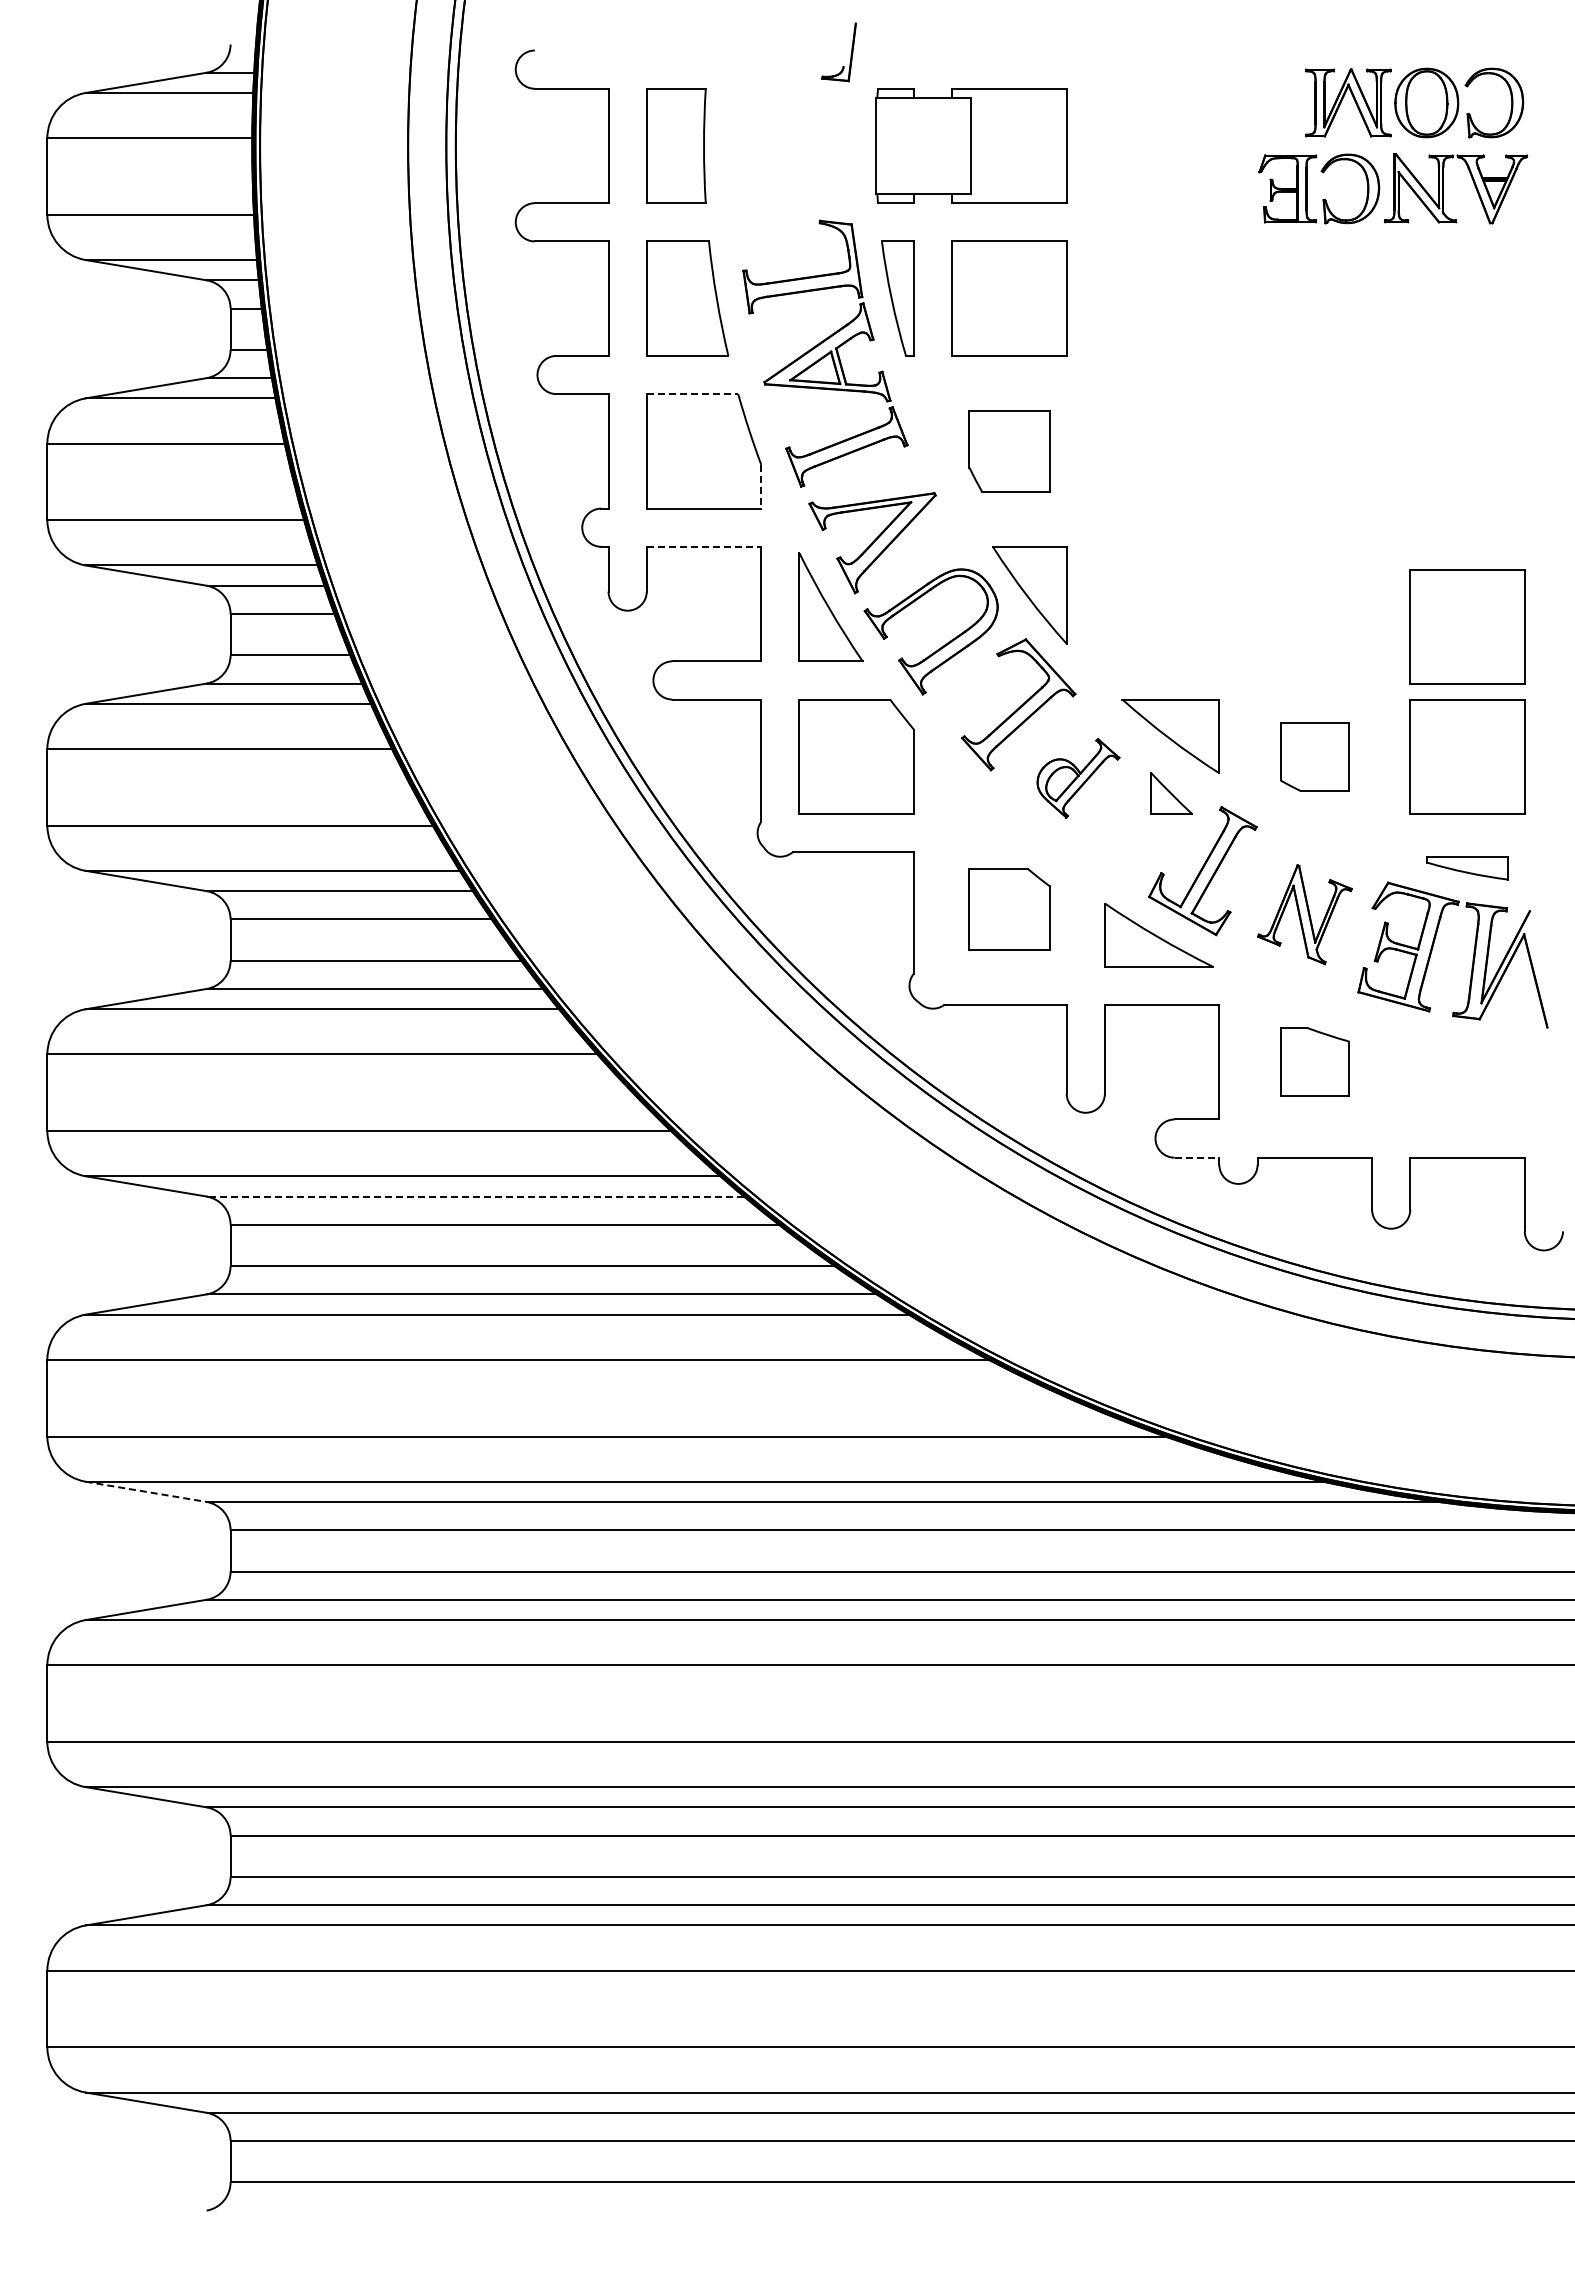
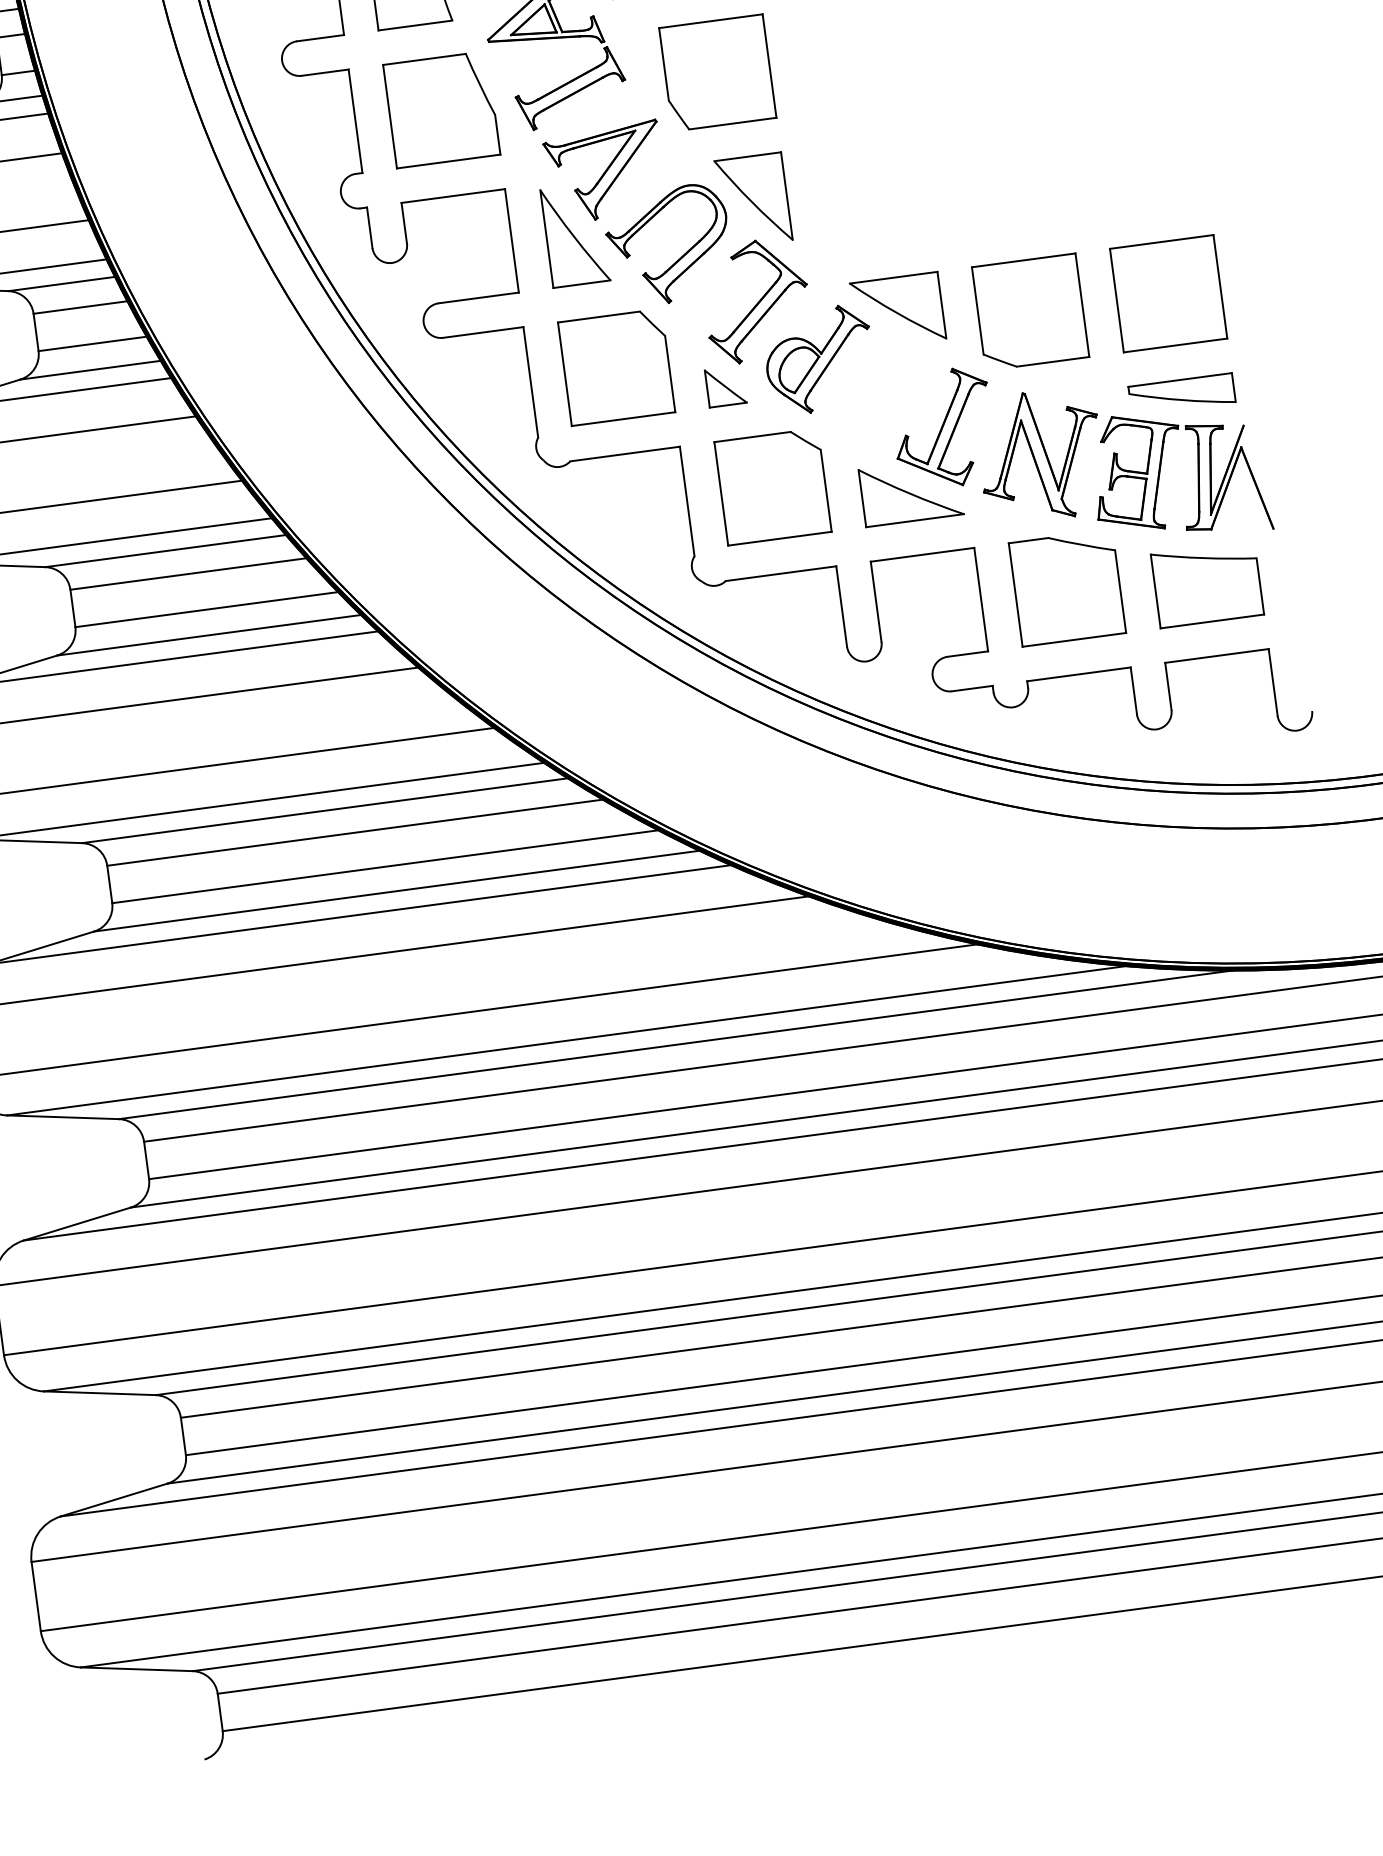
line: (692, 394) -> (424, 59), dashed -> solid
part: (1009, 451) -> (717, 73), size x1.43
line: (761, 486) -> (498, 134), dashed -> solid
line: (704, 546) -> (453, 195), dashed -> solid
part: (1467, 626) -> (1152, 175), removed
part: (1314, 756) -> (1030, 311), size x1.67
part: (1078, 778) -> (819, 360), size x1.43
part: (1171, 793) -> (725, 386), moved
part: (1467, 868) -> (1182, 394), size x1.43
part: (1009, 909) -> (773, 486), size x1.43
part: (1304, 914) -> (1040, 455), size x1.43
part: (1314, 1061) -> (1067, 587), size x1.67
part: (1467, 1078) -> (1207, 584), added
line: (1197, 1157) -> (972, 688), dashed -> solid
line: (475, 1196) -> (325, 810), dashed -> solid
line: (146, 1491) -> (63, 1116), dashed -> solid

